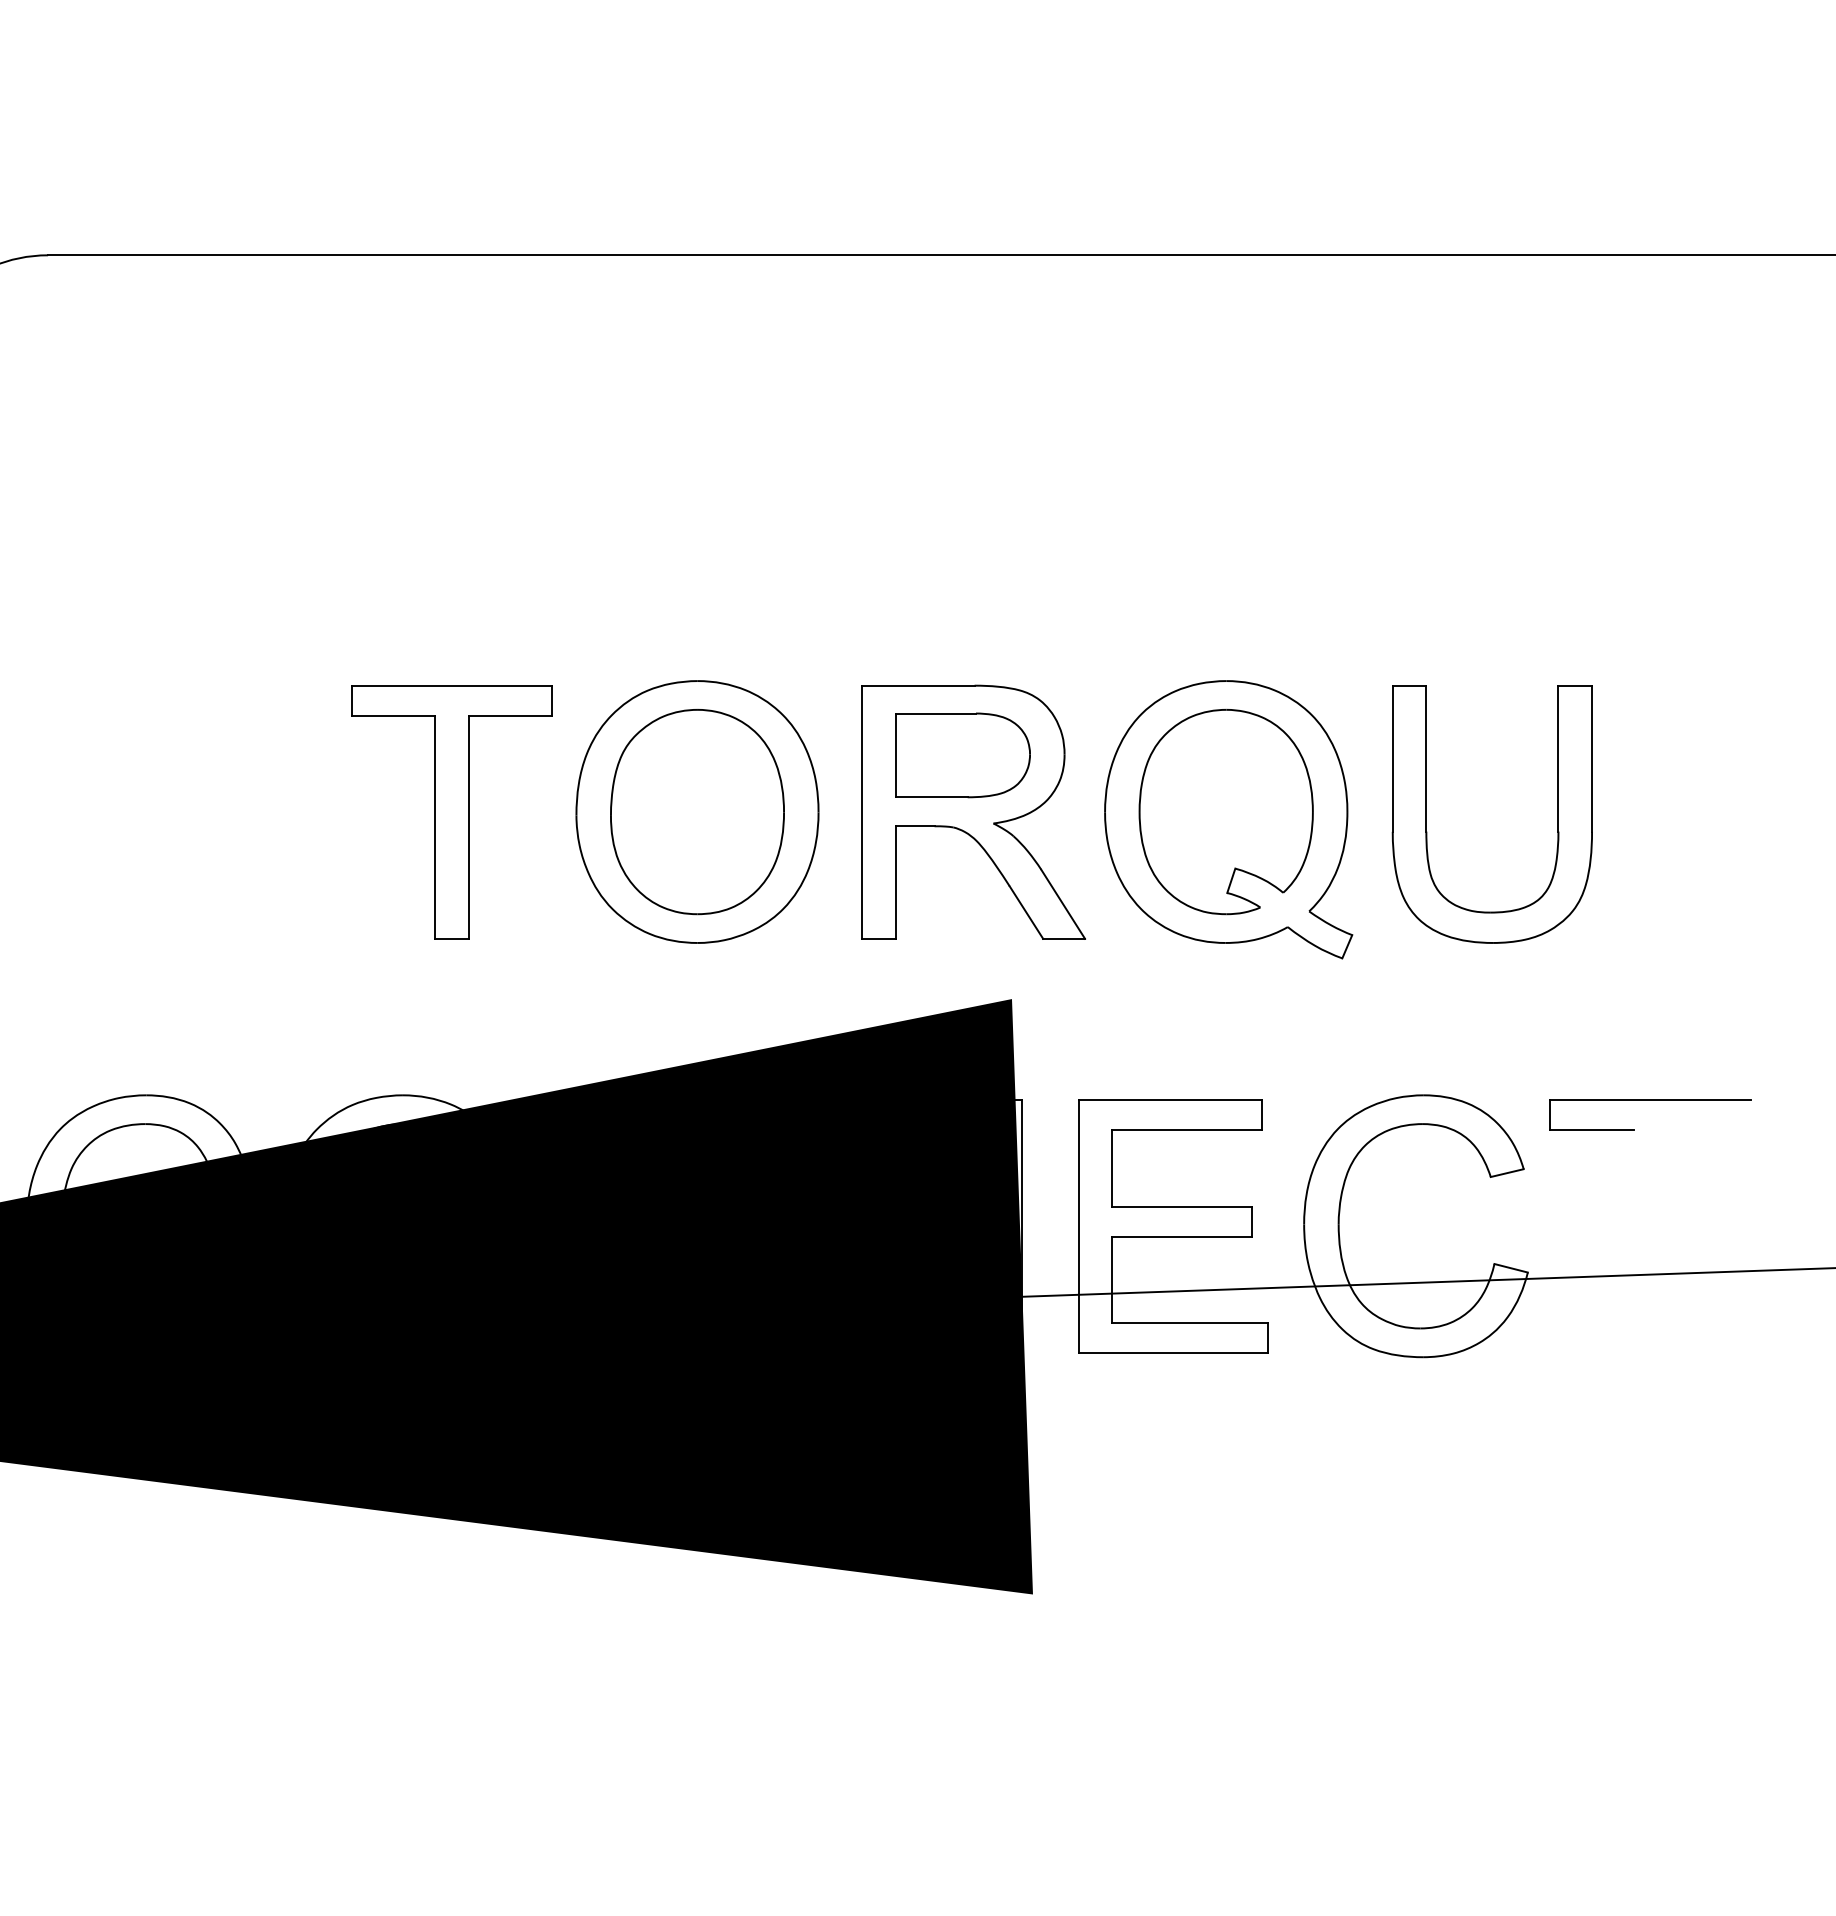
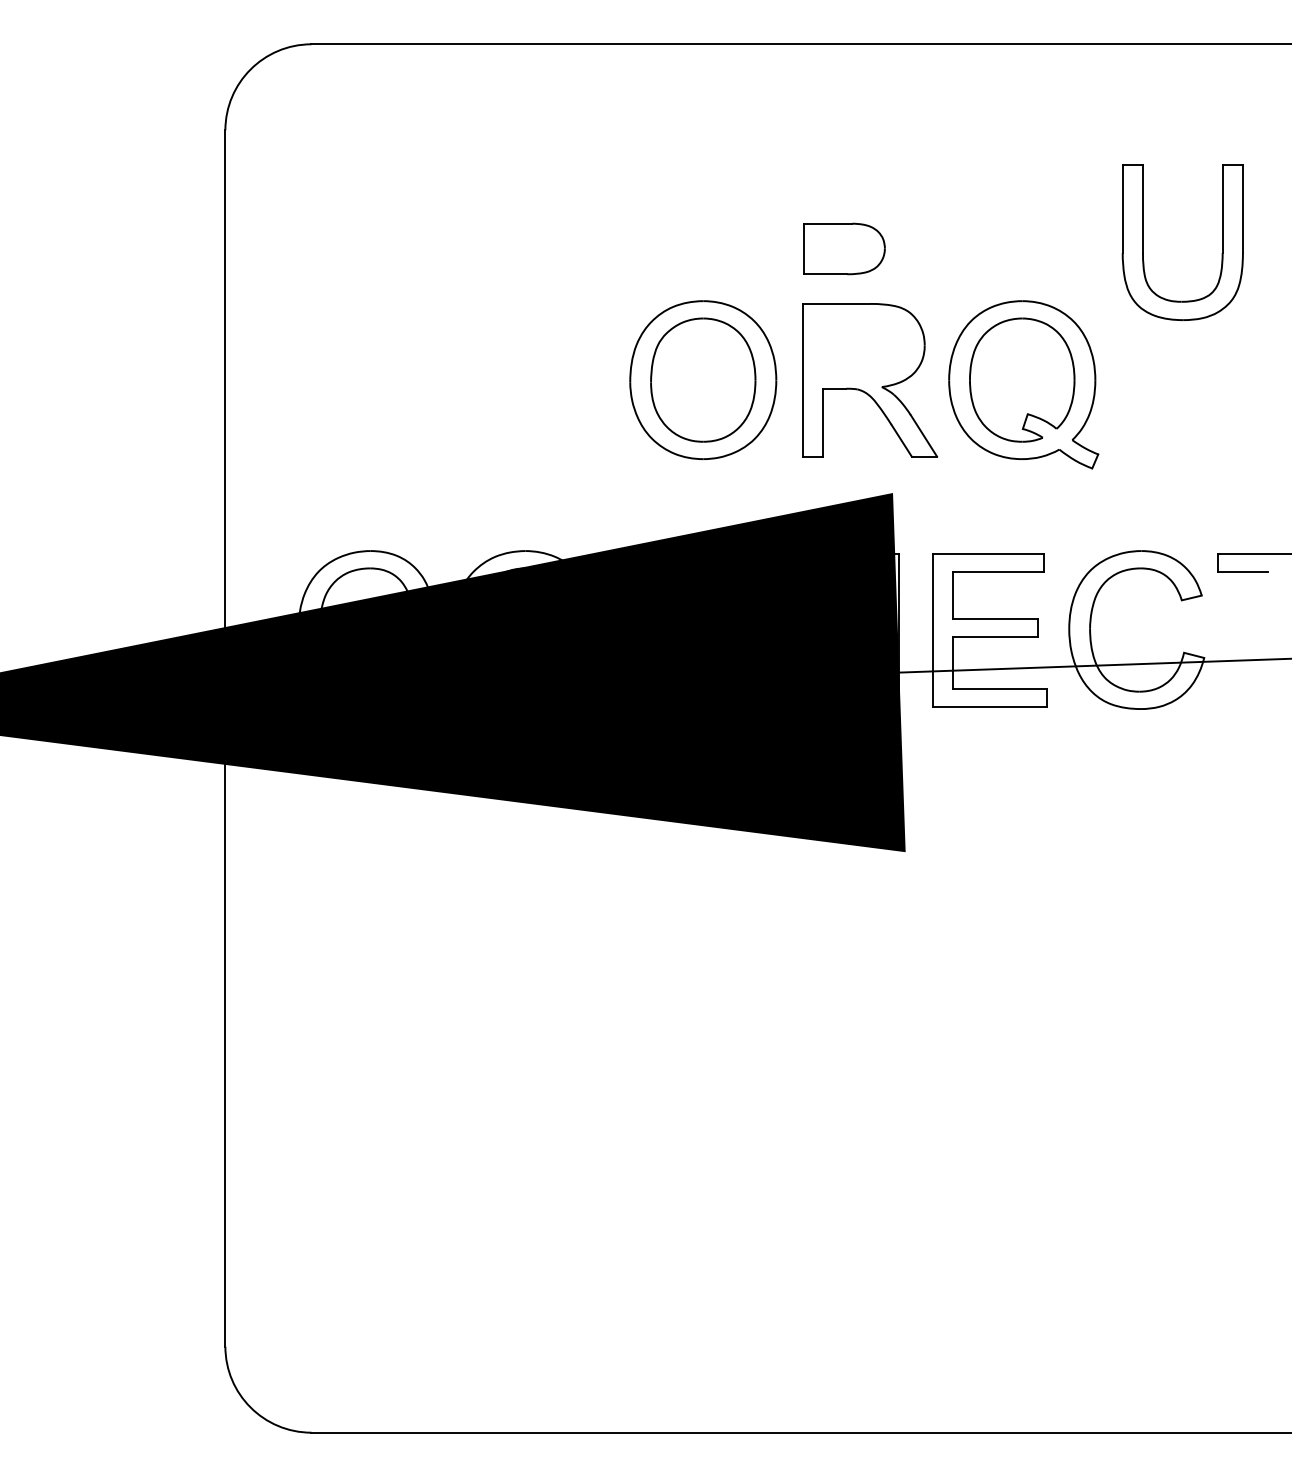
part: (963, 754) -> (844, 248), moved
part: (452, 812) -> (555, 380), removed
part: (1427, 814) -> (1143, 242), moved

